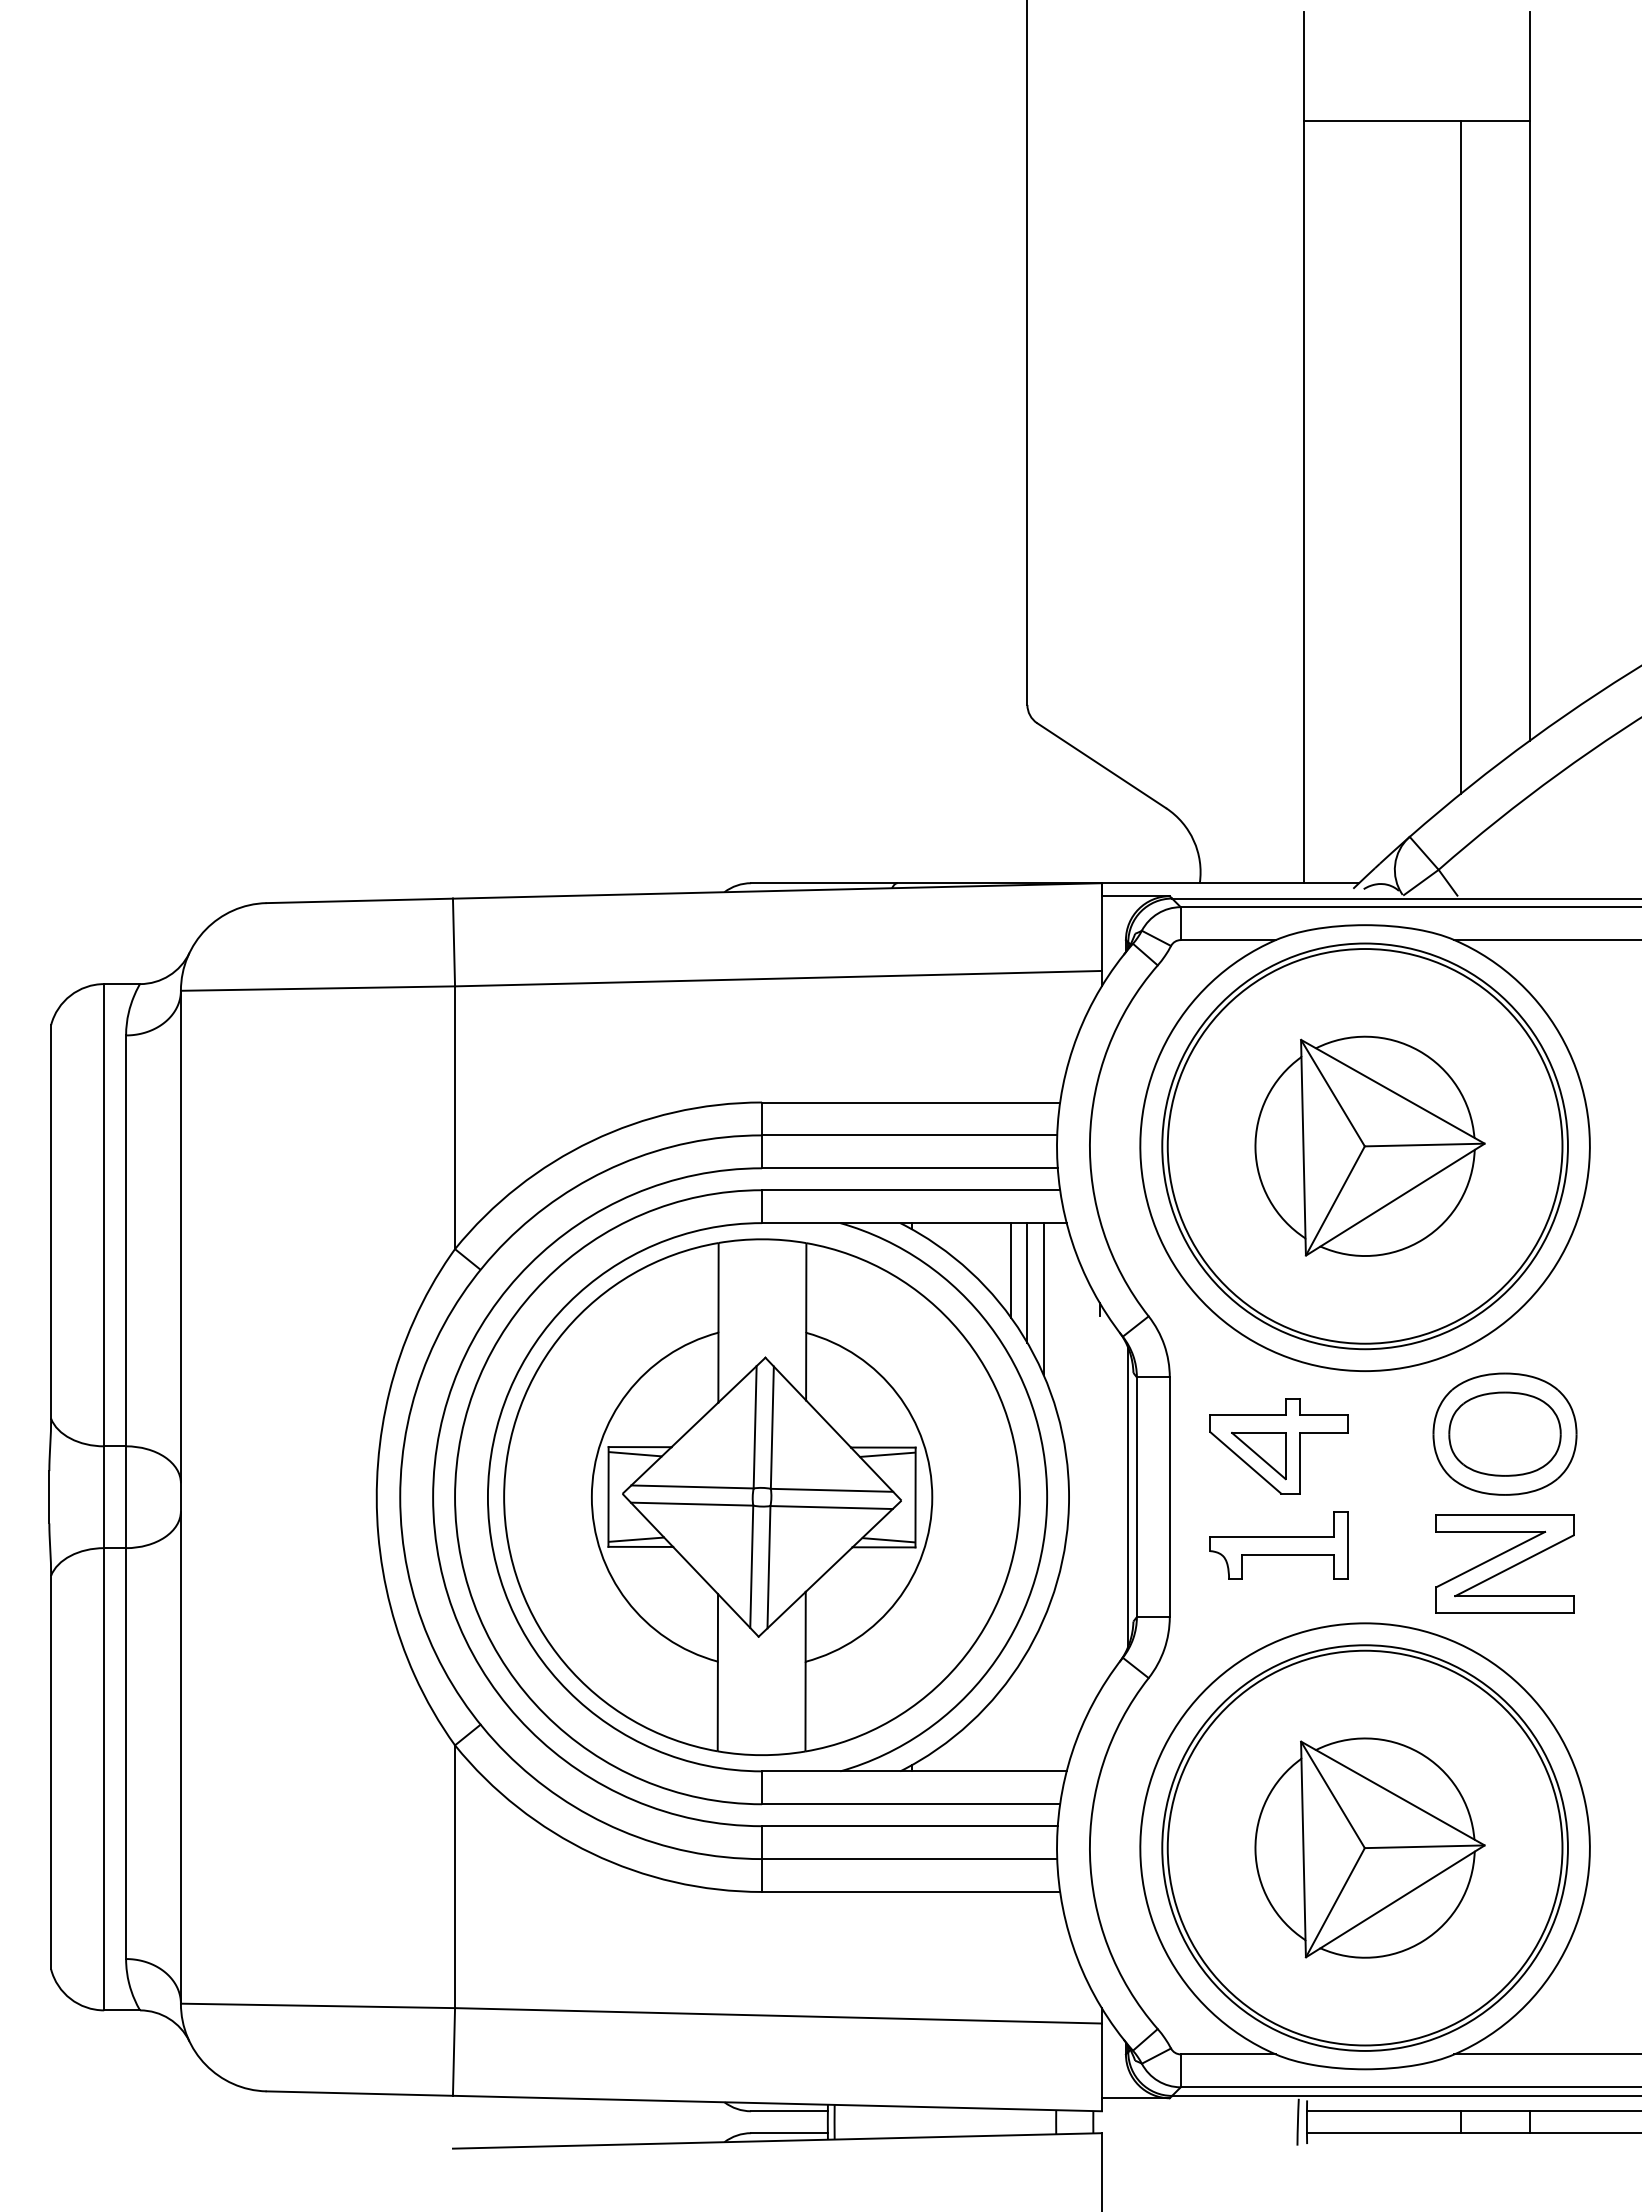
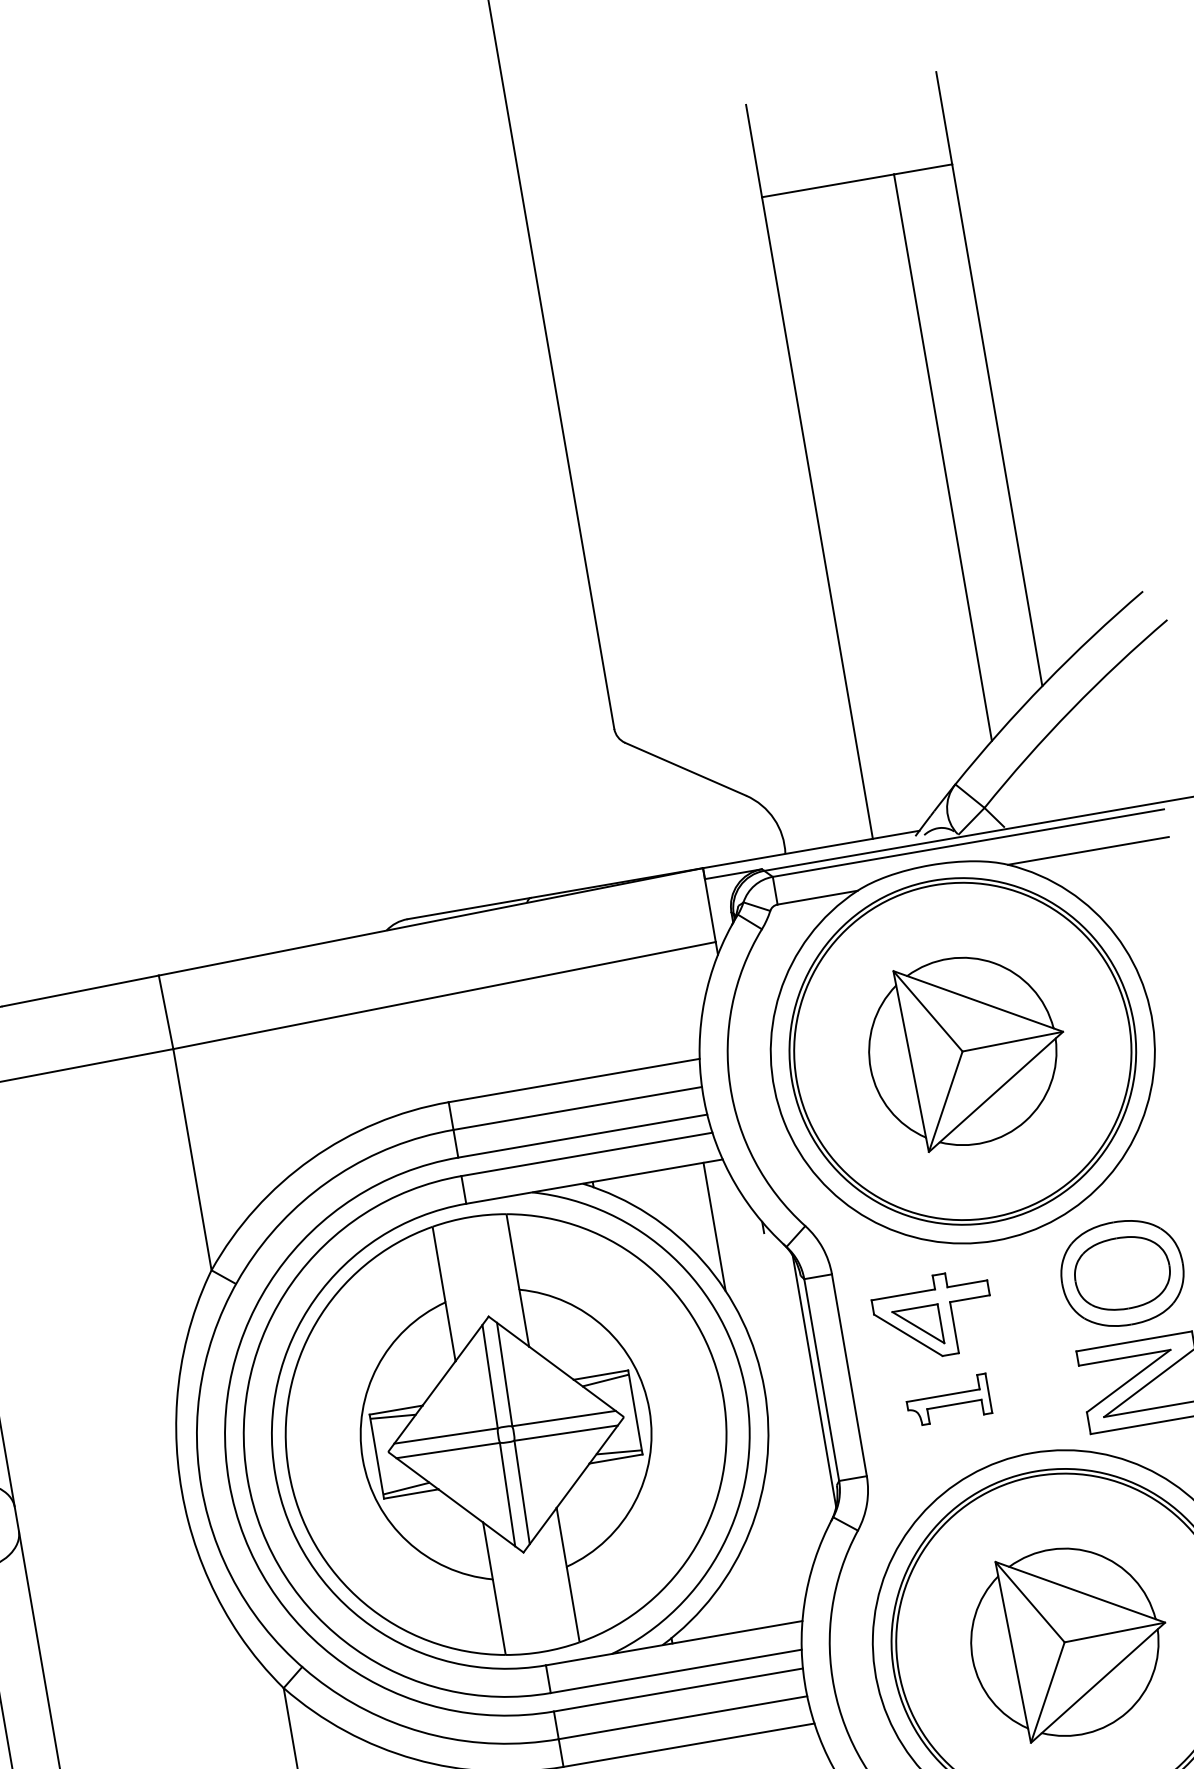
line: (1010, 1270) -> (682, 1207), removed
line: (1027, 1282) -> (698, 1215), removed
part: (1278, 1545) -> (947, 1400), size x0.7

